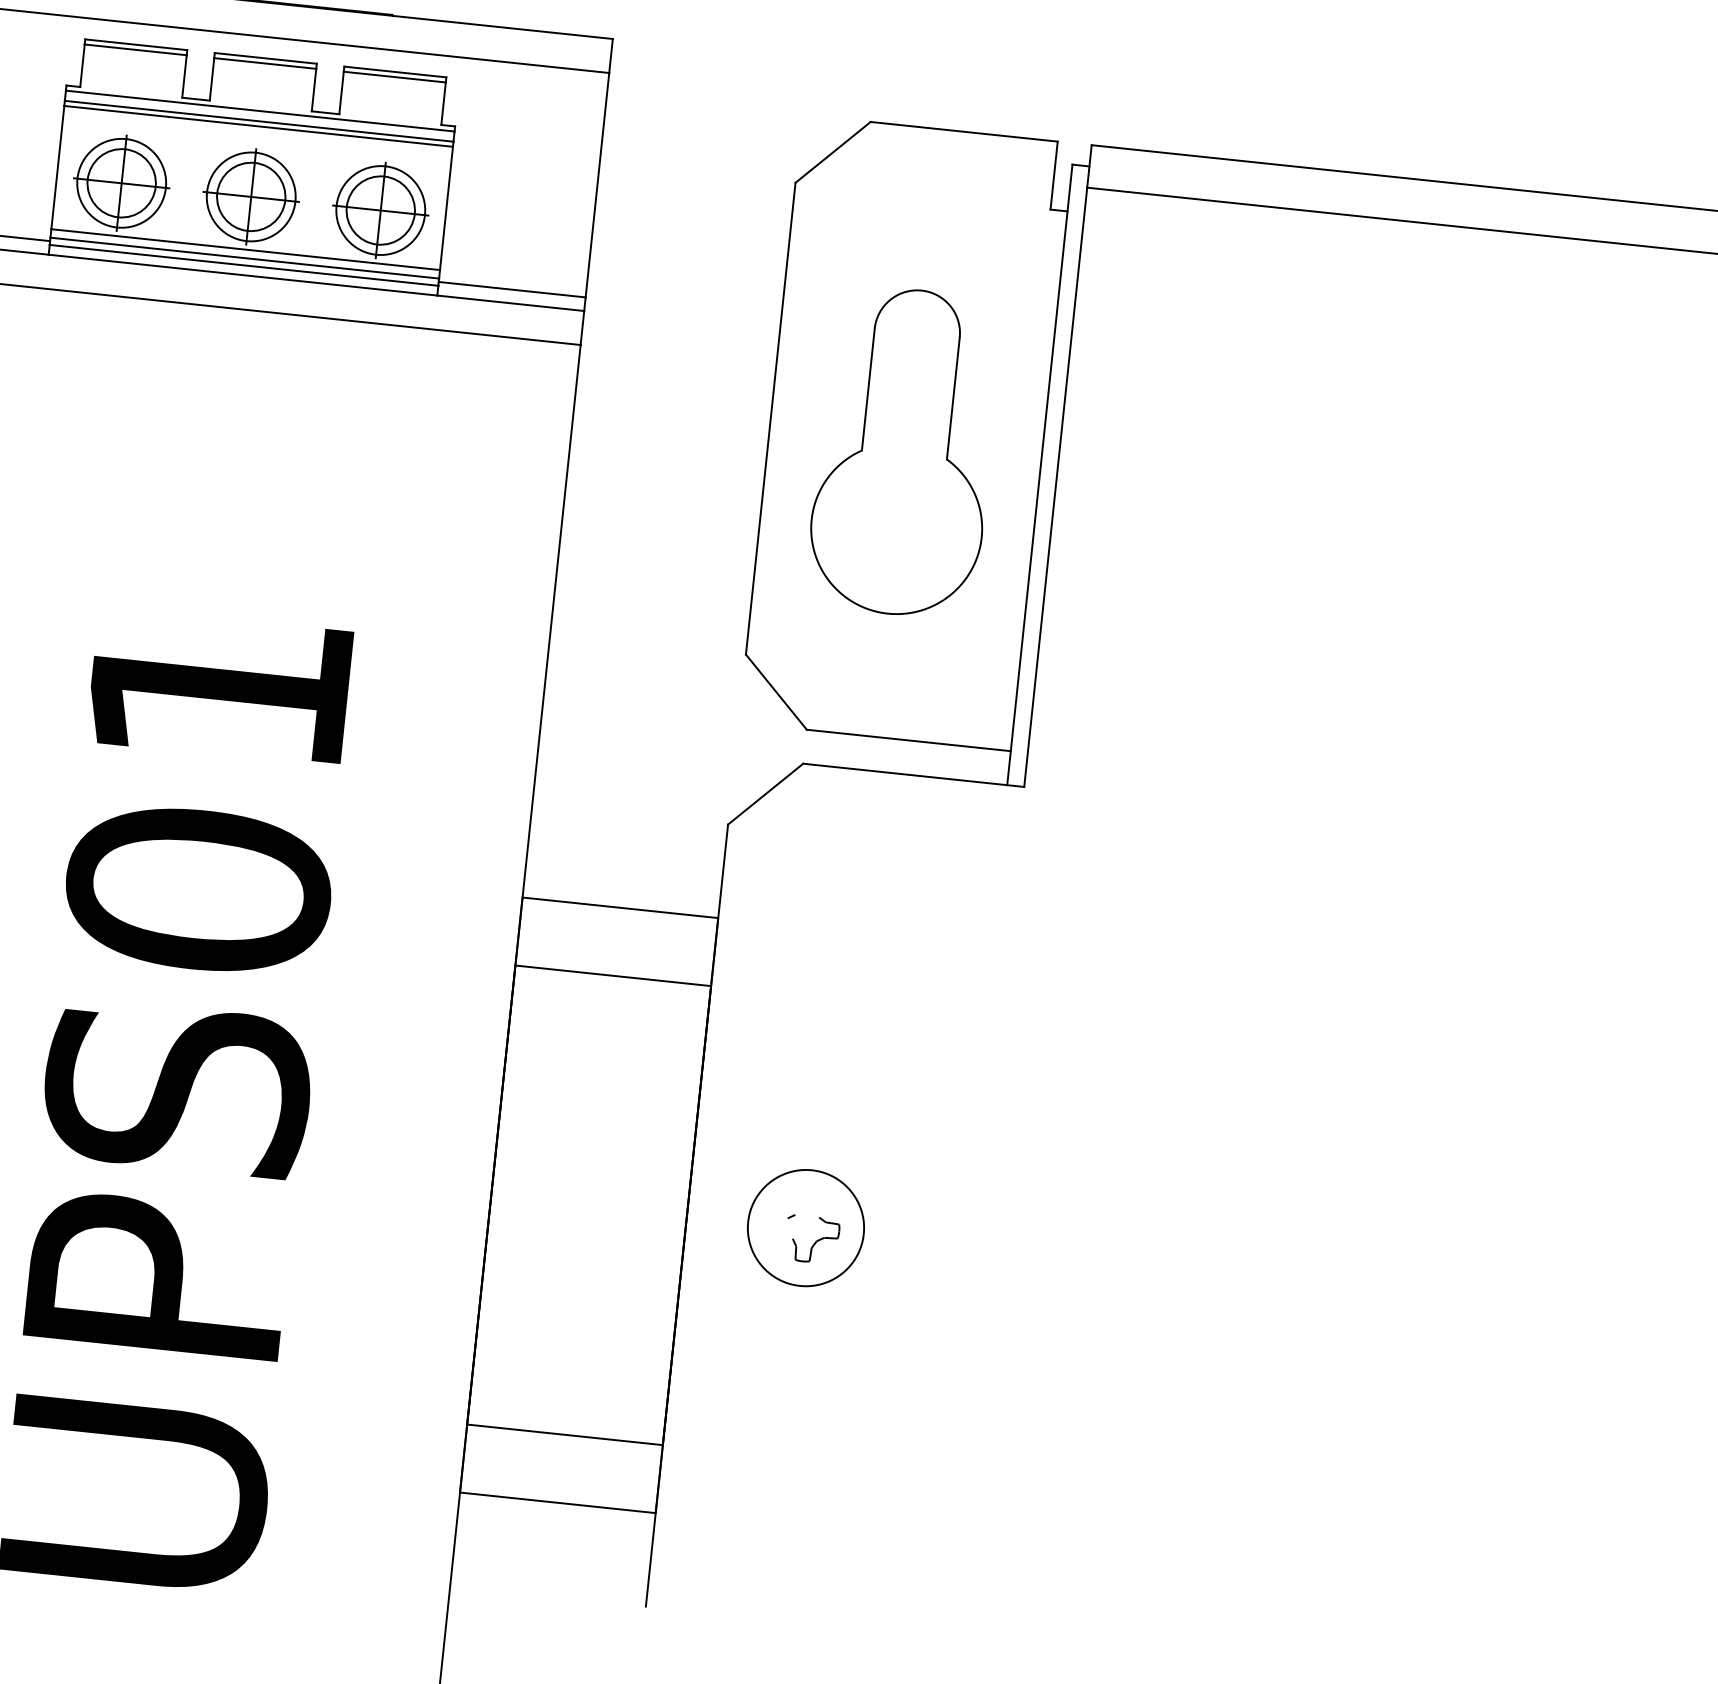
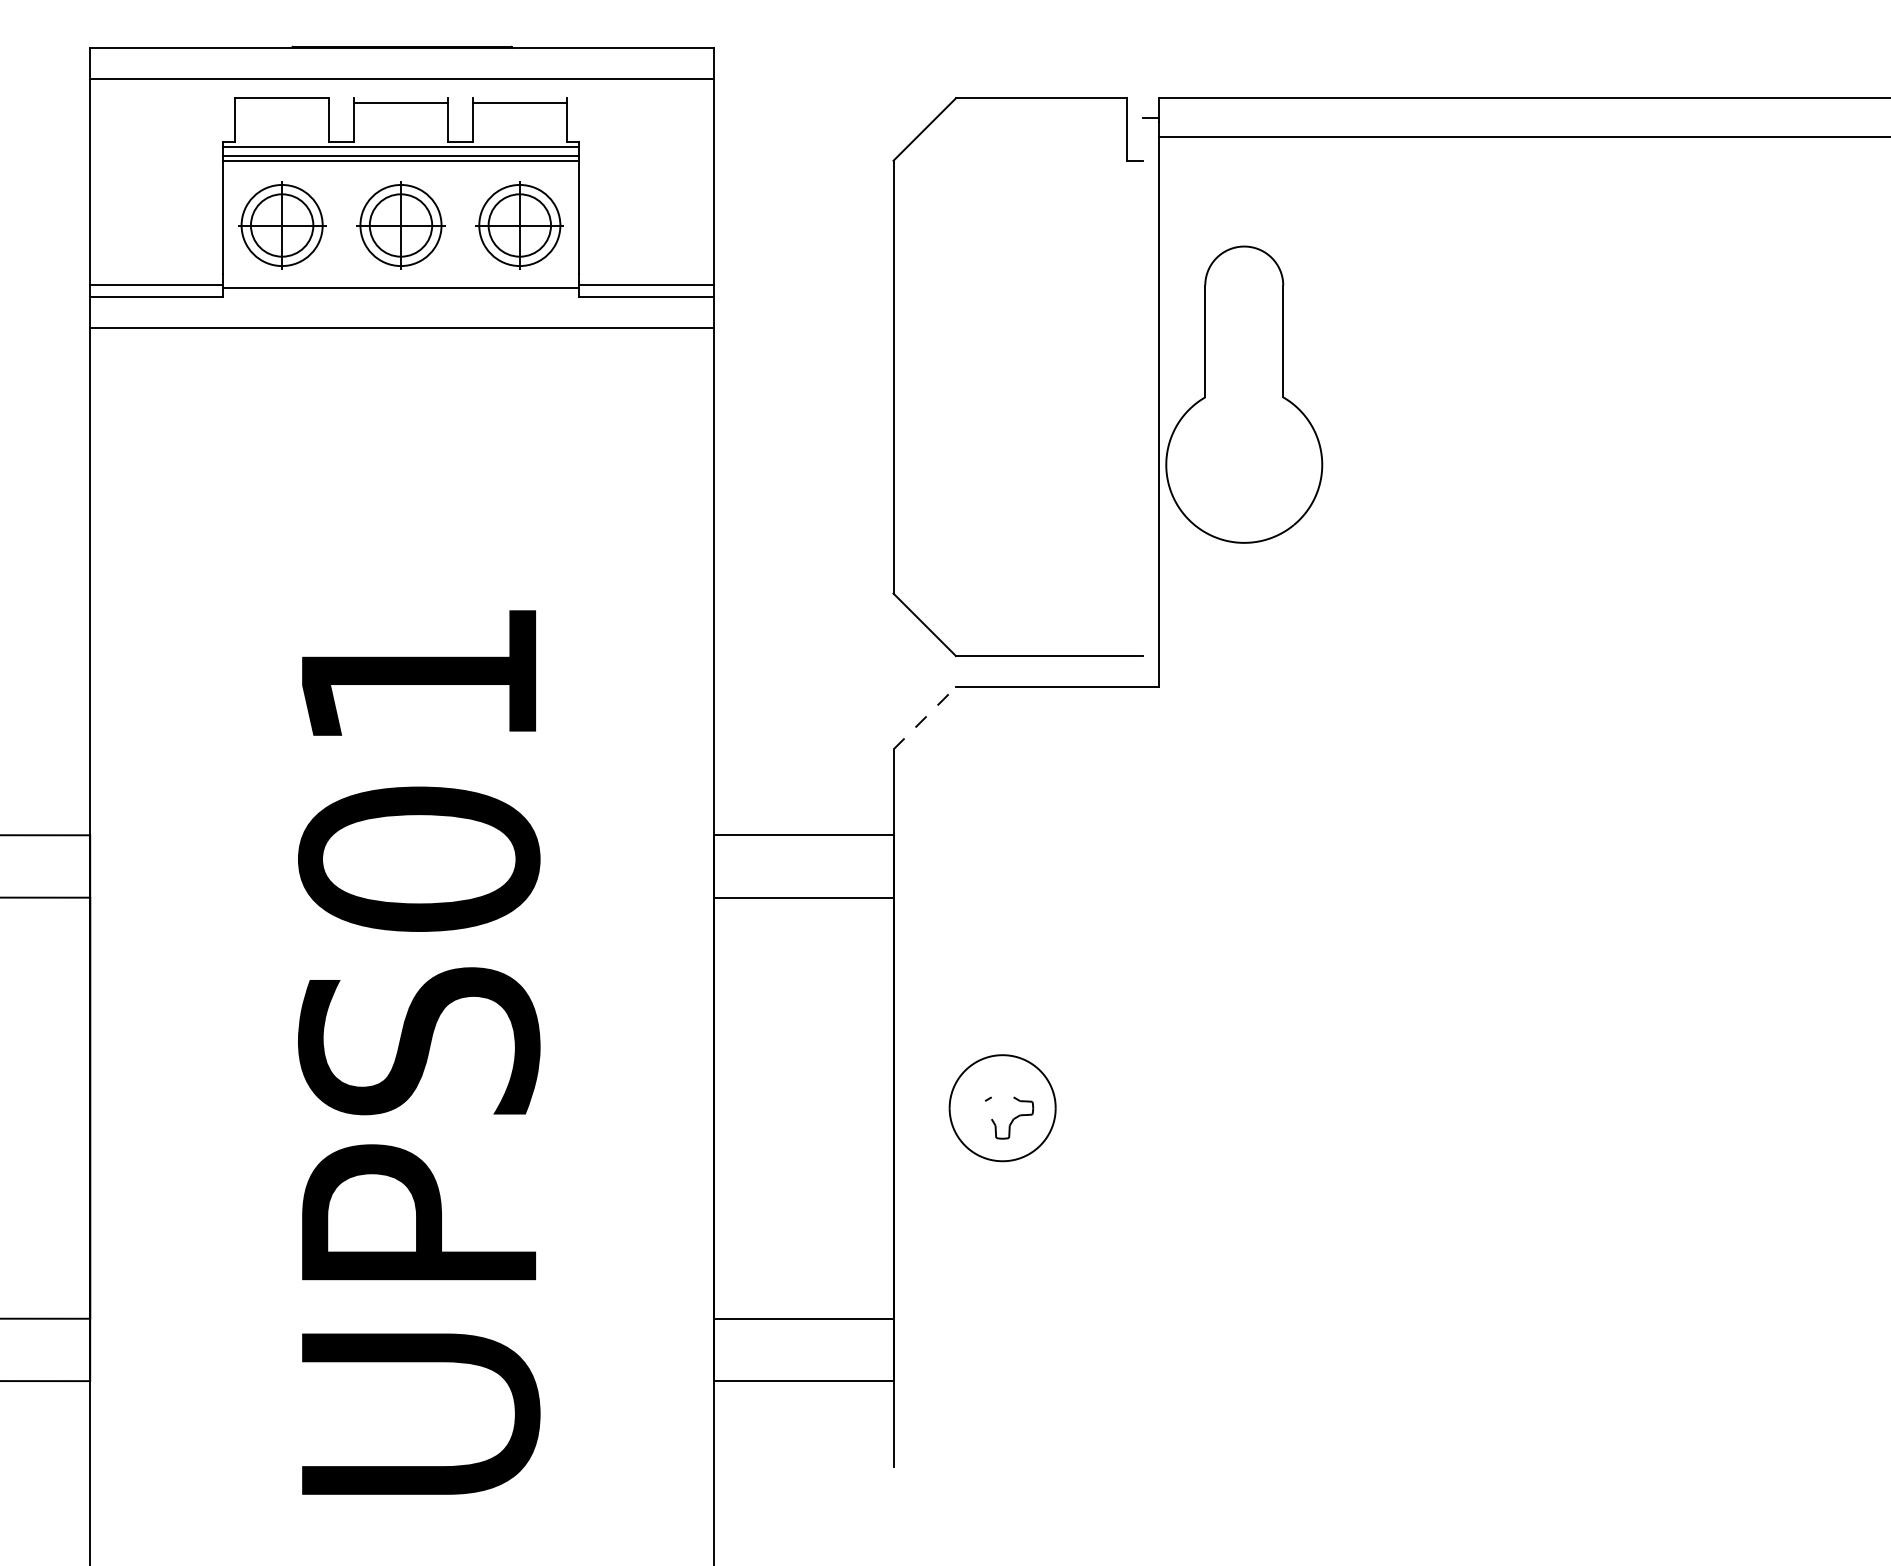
line: (134, 50) -> (281, 103), removed
line: (265, 58) -> (400, 98), removed
line: (394, 72) -> (519, 98), removed
line: (245, 249) -> (400, 273), removed
line: (244, 257) -> (400, 281), removed
line: (242, 275) -> (400, 297), removed
part: (905, 451) -> (1244, 394), moved
line: (1040, 474) -> (1143, 402), removed
line: (766, 793) -> (925, 717), solid -> dashed

